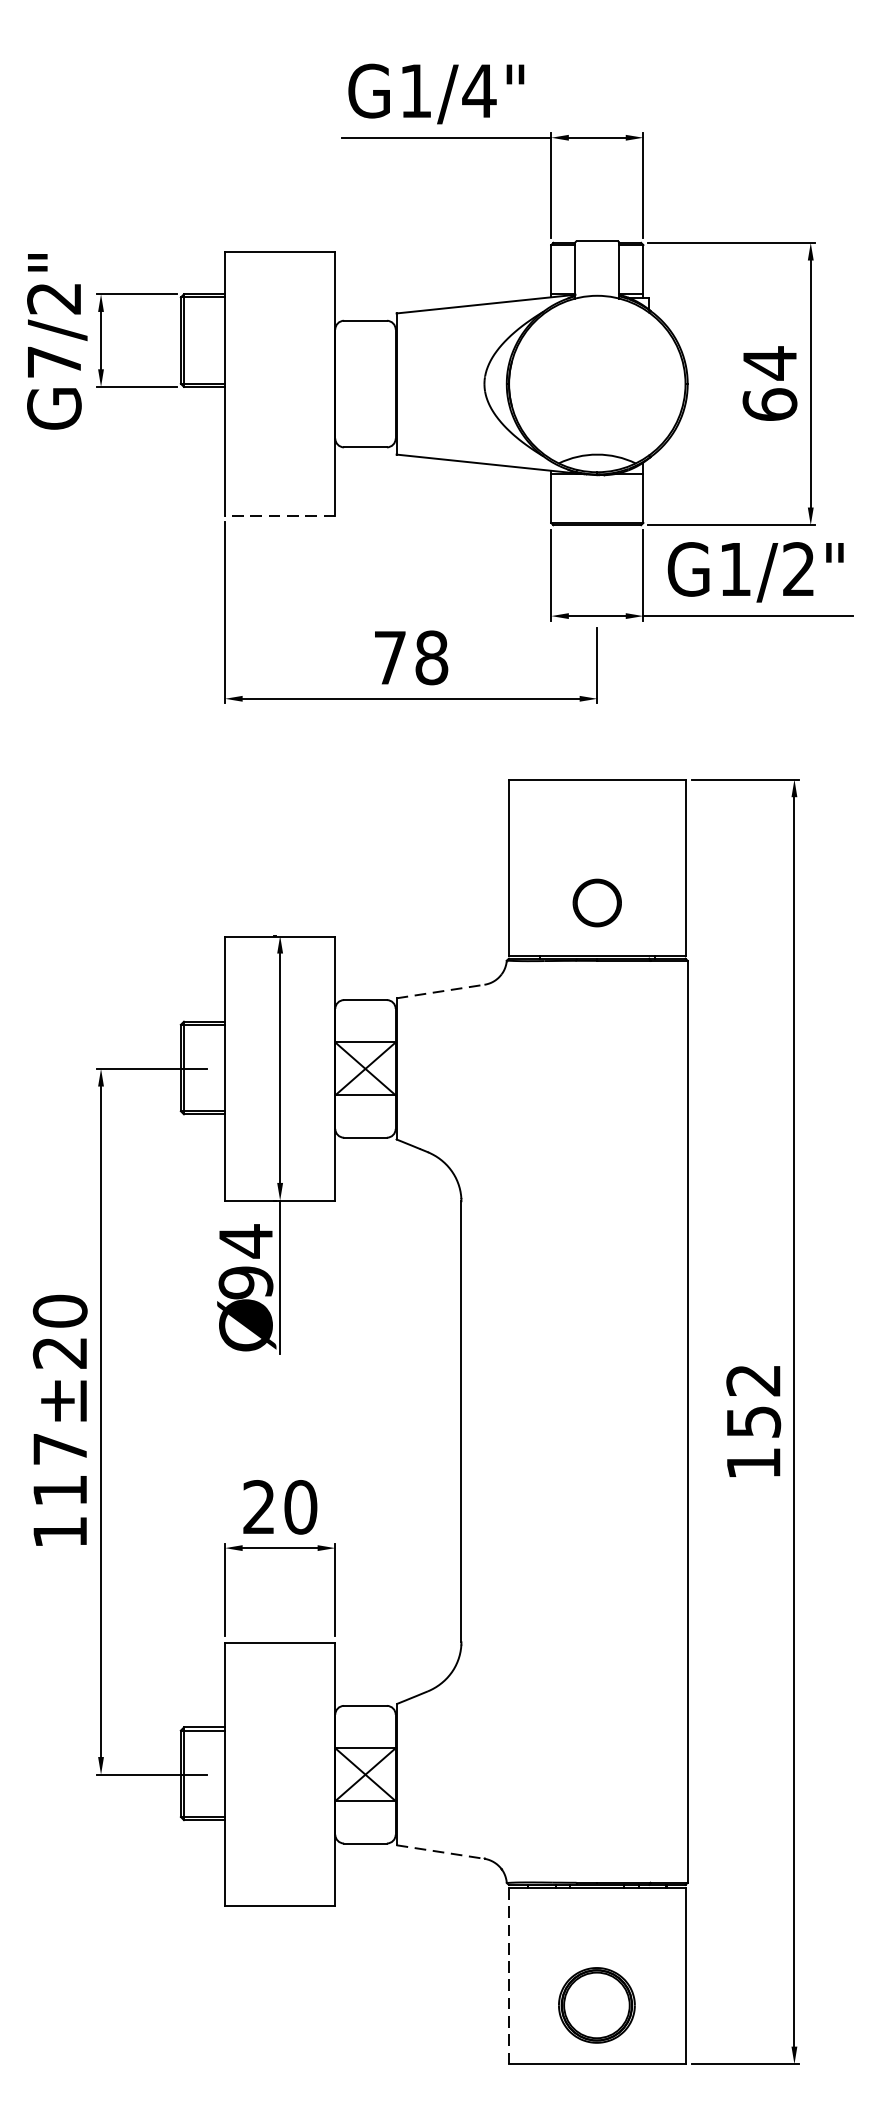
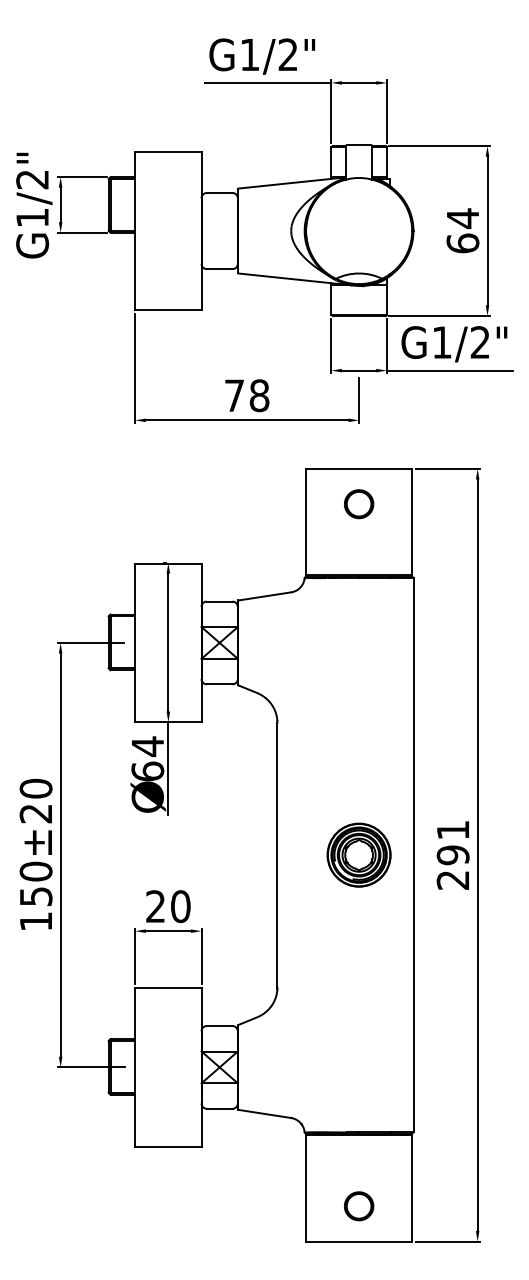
text: (478, 90) -> (287, 54), G1/4" -> G1/2"
text: (54, 361) -> (32, 217), G7/2" -> G1/2"
line: (278, 516) -> (167, 310), dashed -> solid
part: (597, 903) -> (359, 504), moved
line: (440, 991) -> (264, 596), dashed -> solid
text: (245, 1282) -> (147, 771), 94 -> 64
part: (596, 1420) -> (358, 854), added
text: (752, 1422) -> (452, 855), 152 -> 291
text: (59, 1468) -> (35, 883), 117±20 -> 150±20
line: (440, 1851) -> (264, 1113), dashed -> solid
line: (509, 1975) -> (306, 1188), dashed -> solid
part: (597, 2005) -> (359, 1206), size x0.62

